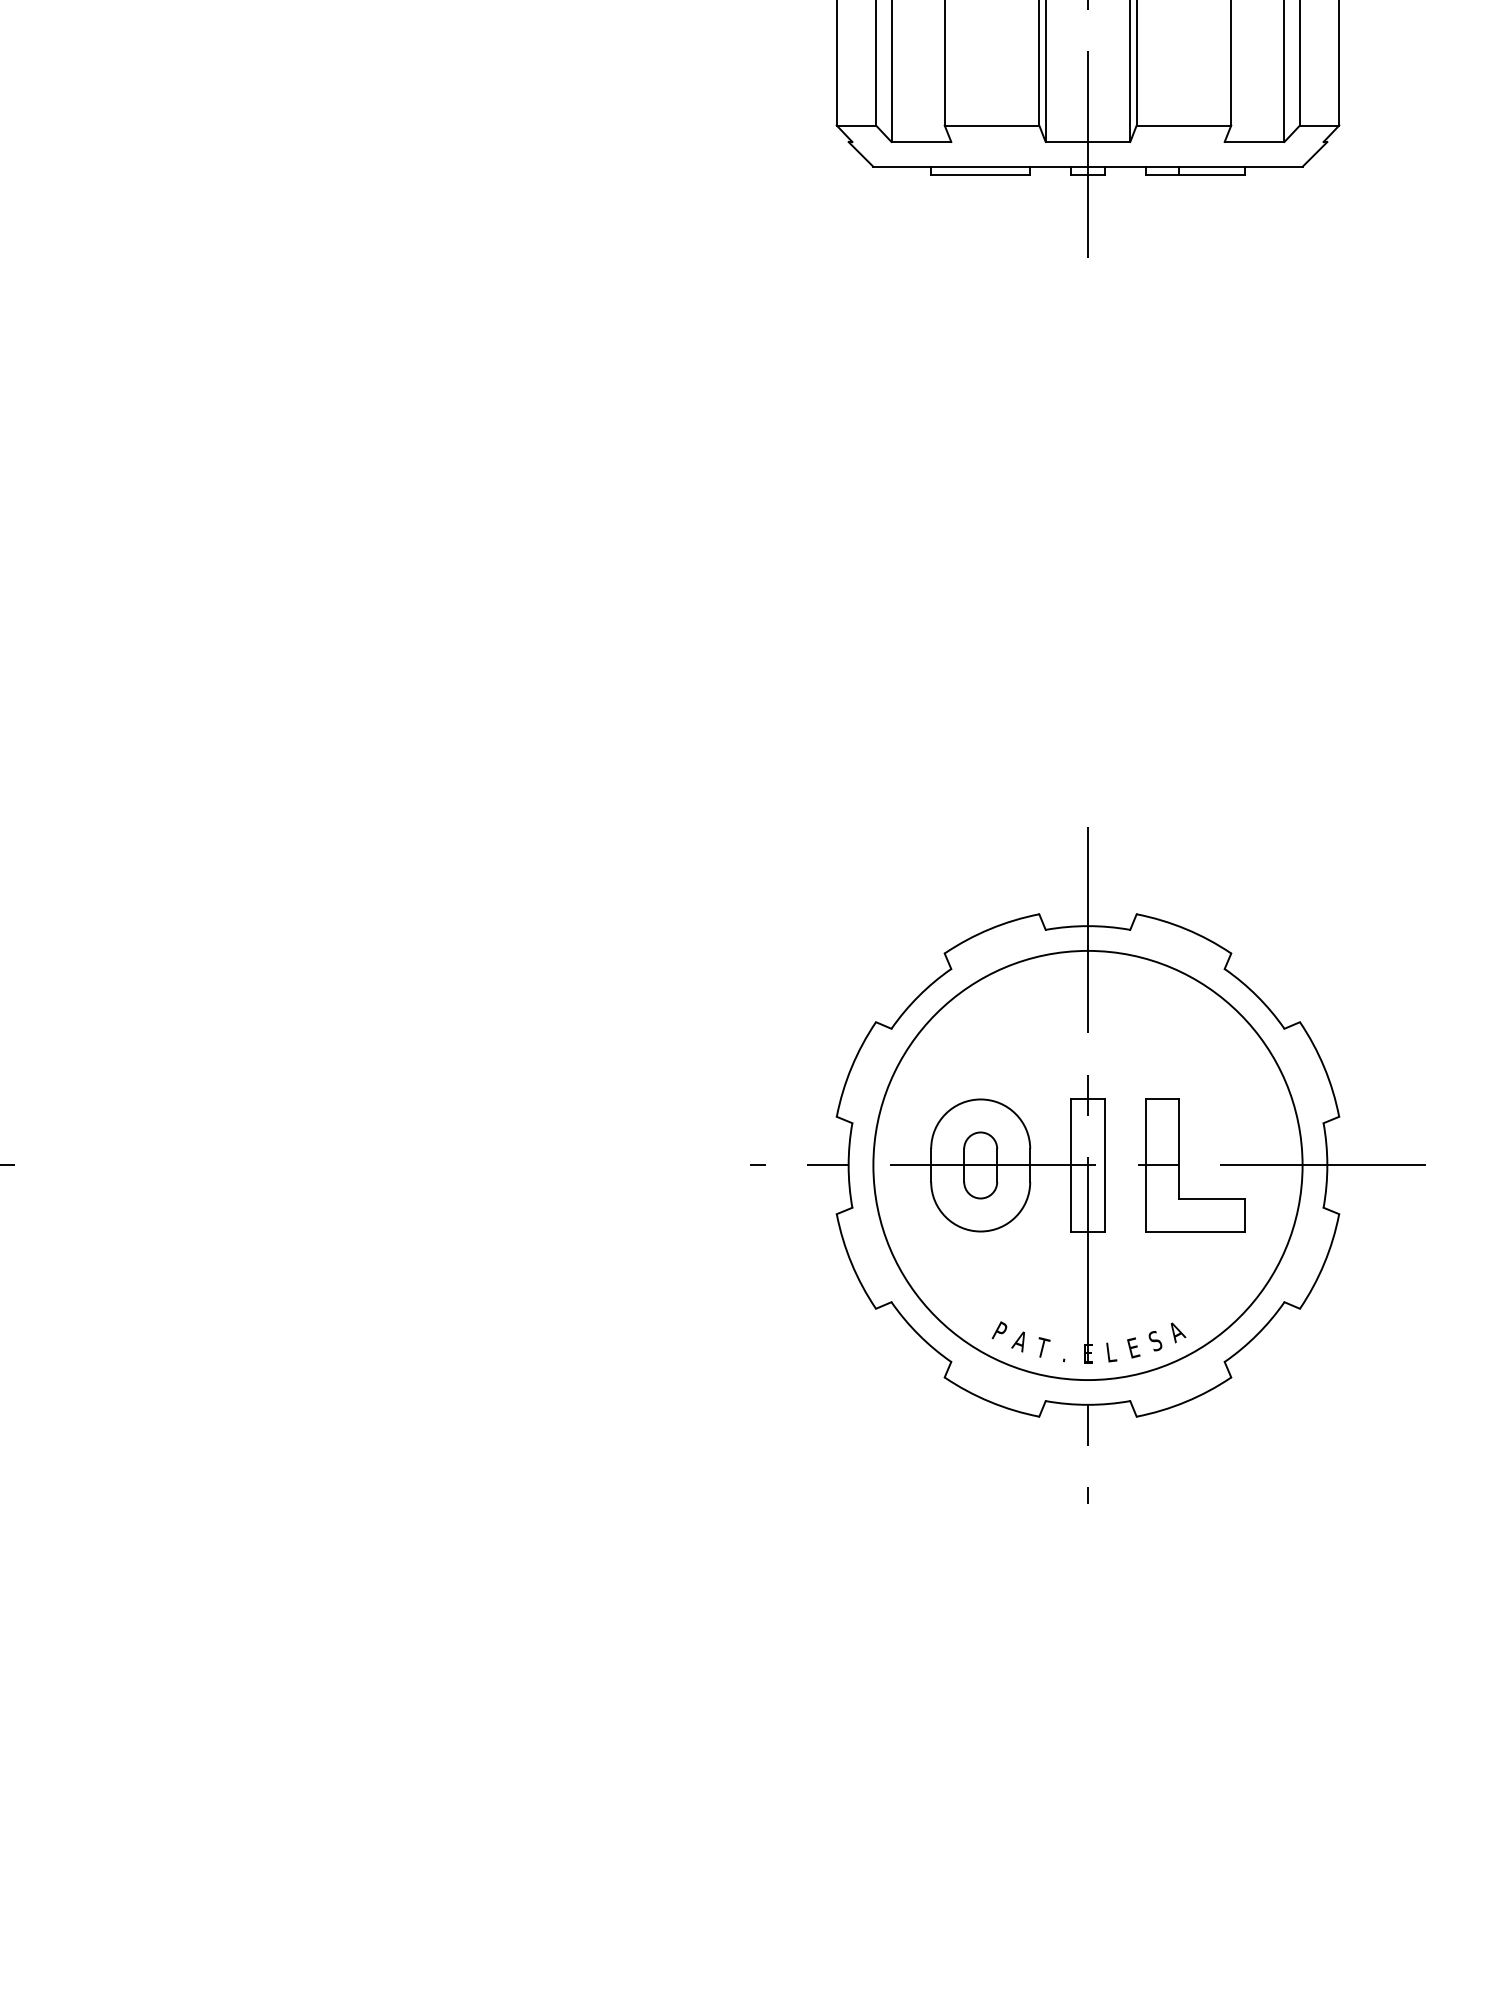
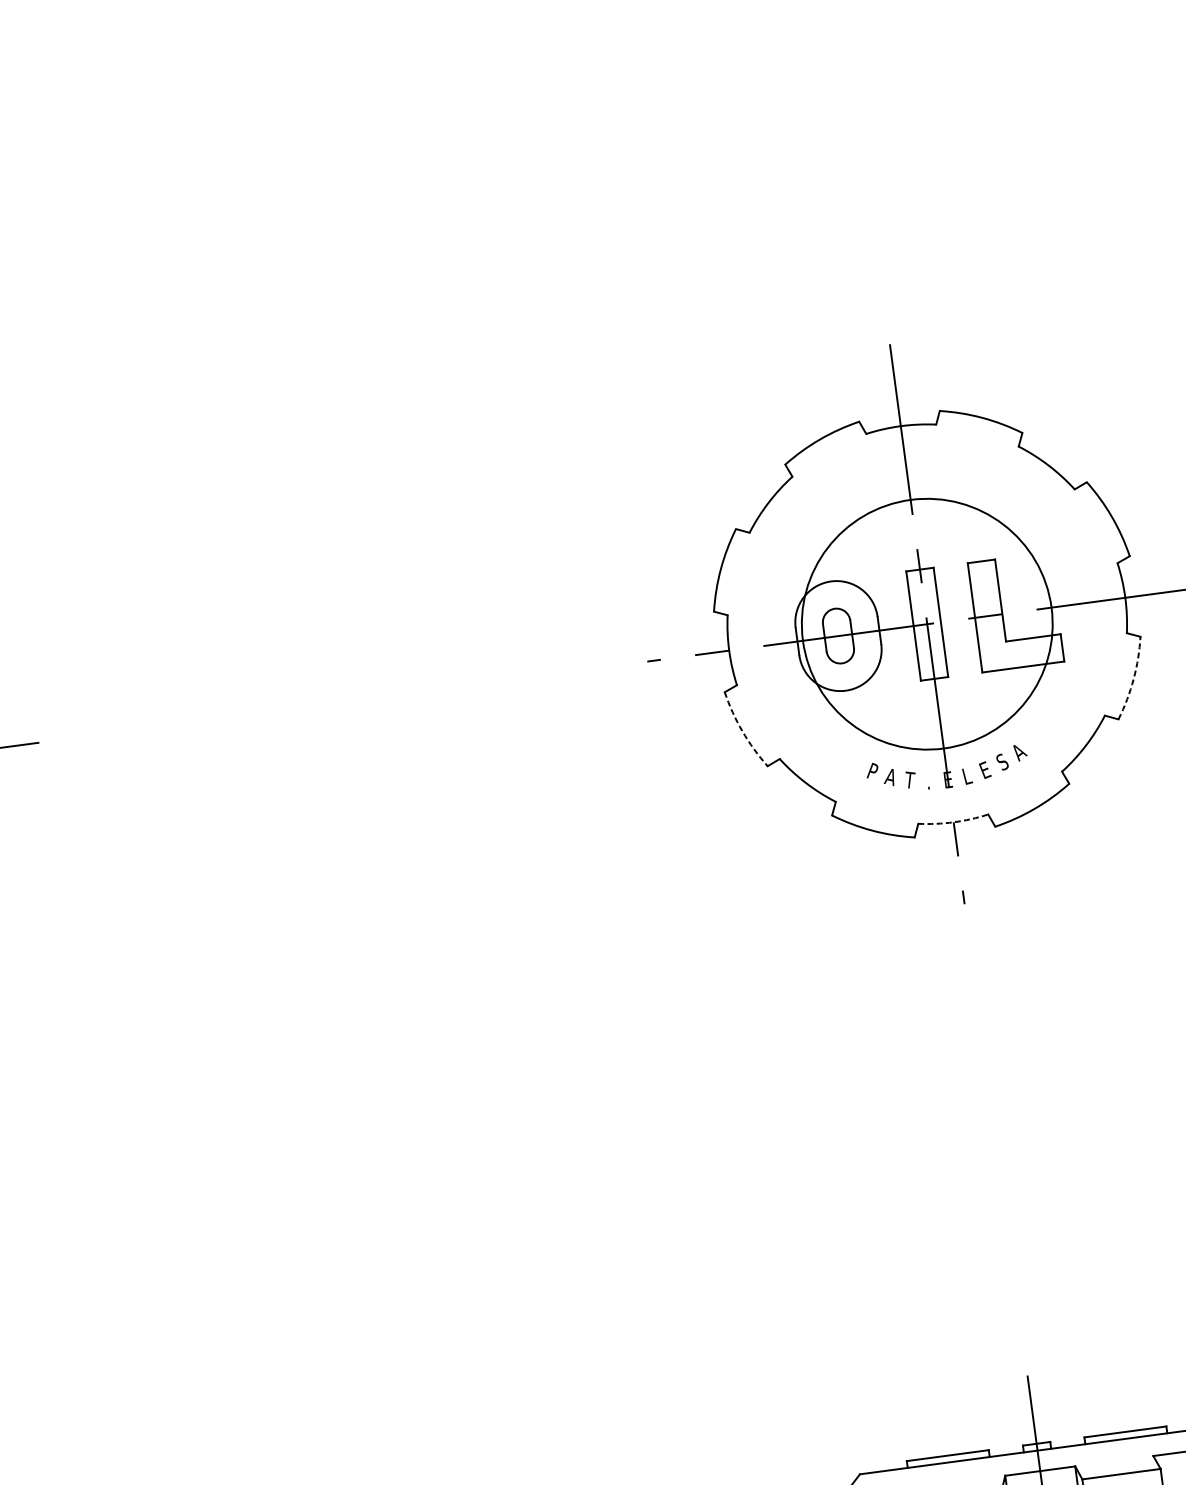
circle: (1087, 1165) -> (926, 624), size x0.7
arc: (851, 1263) -> (742, 731), solid -> dashed
arc: (1324, 1263) -> (1133, 679), solid -> dashed
arc: (1088, 1404) -> (954, 821), solid -> dashed

